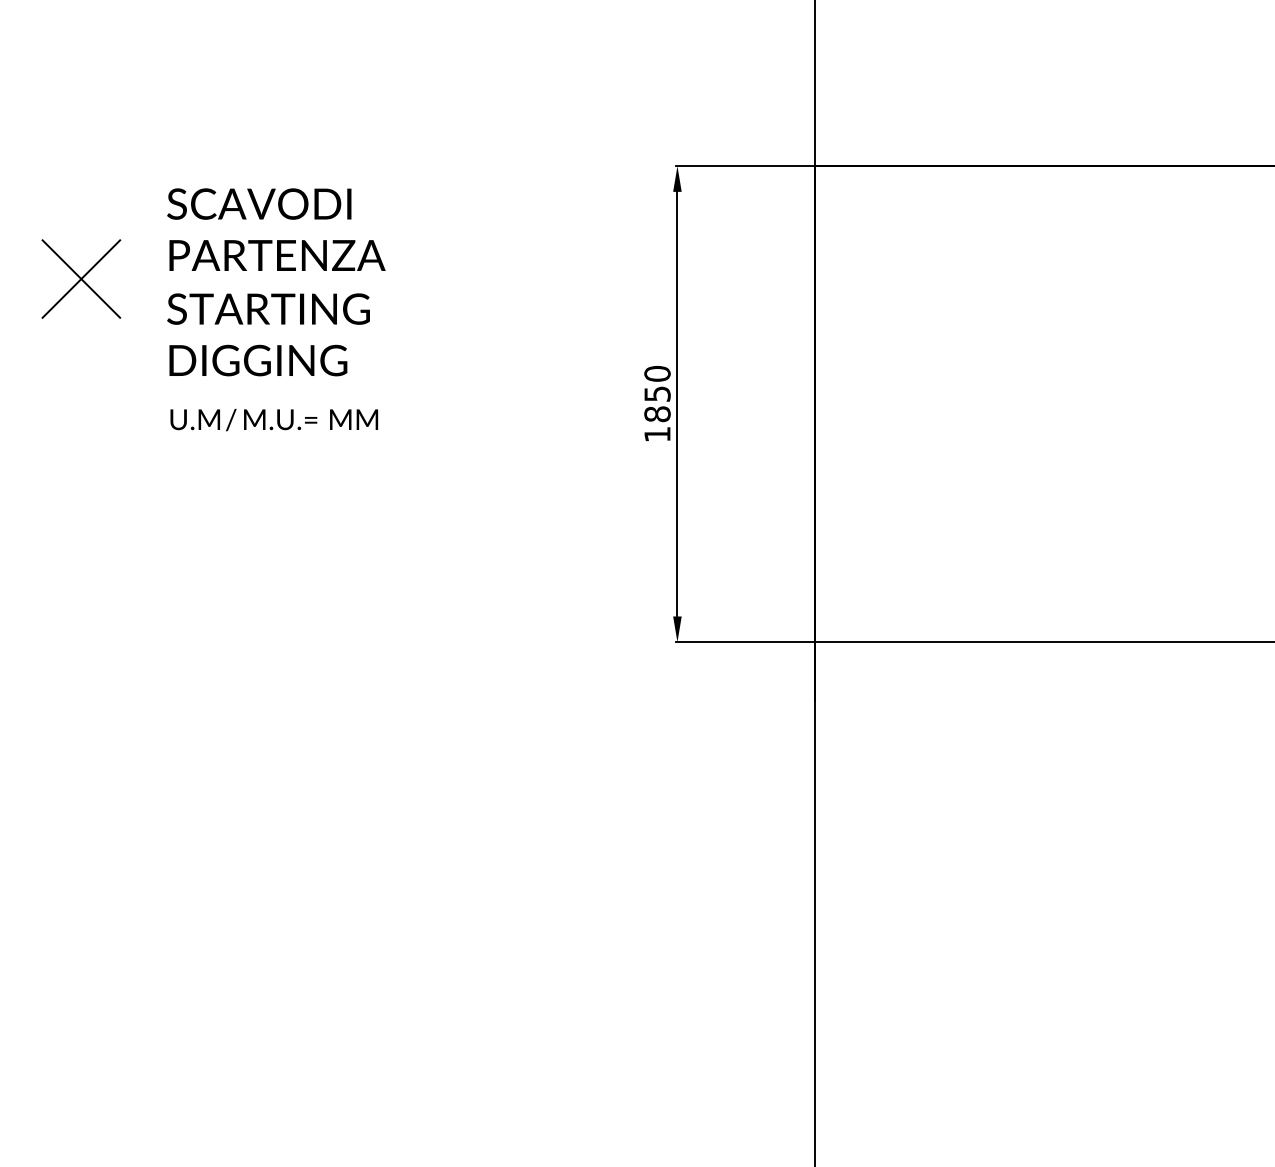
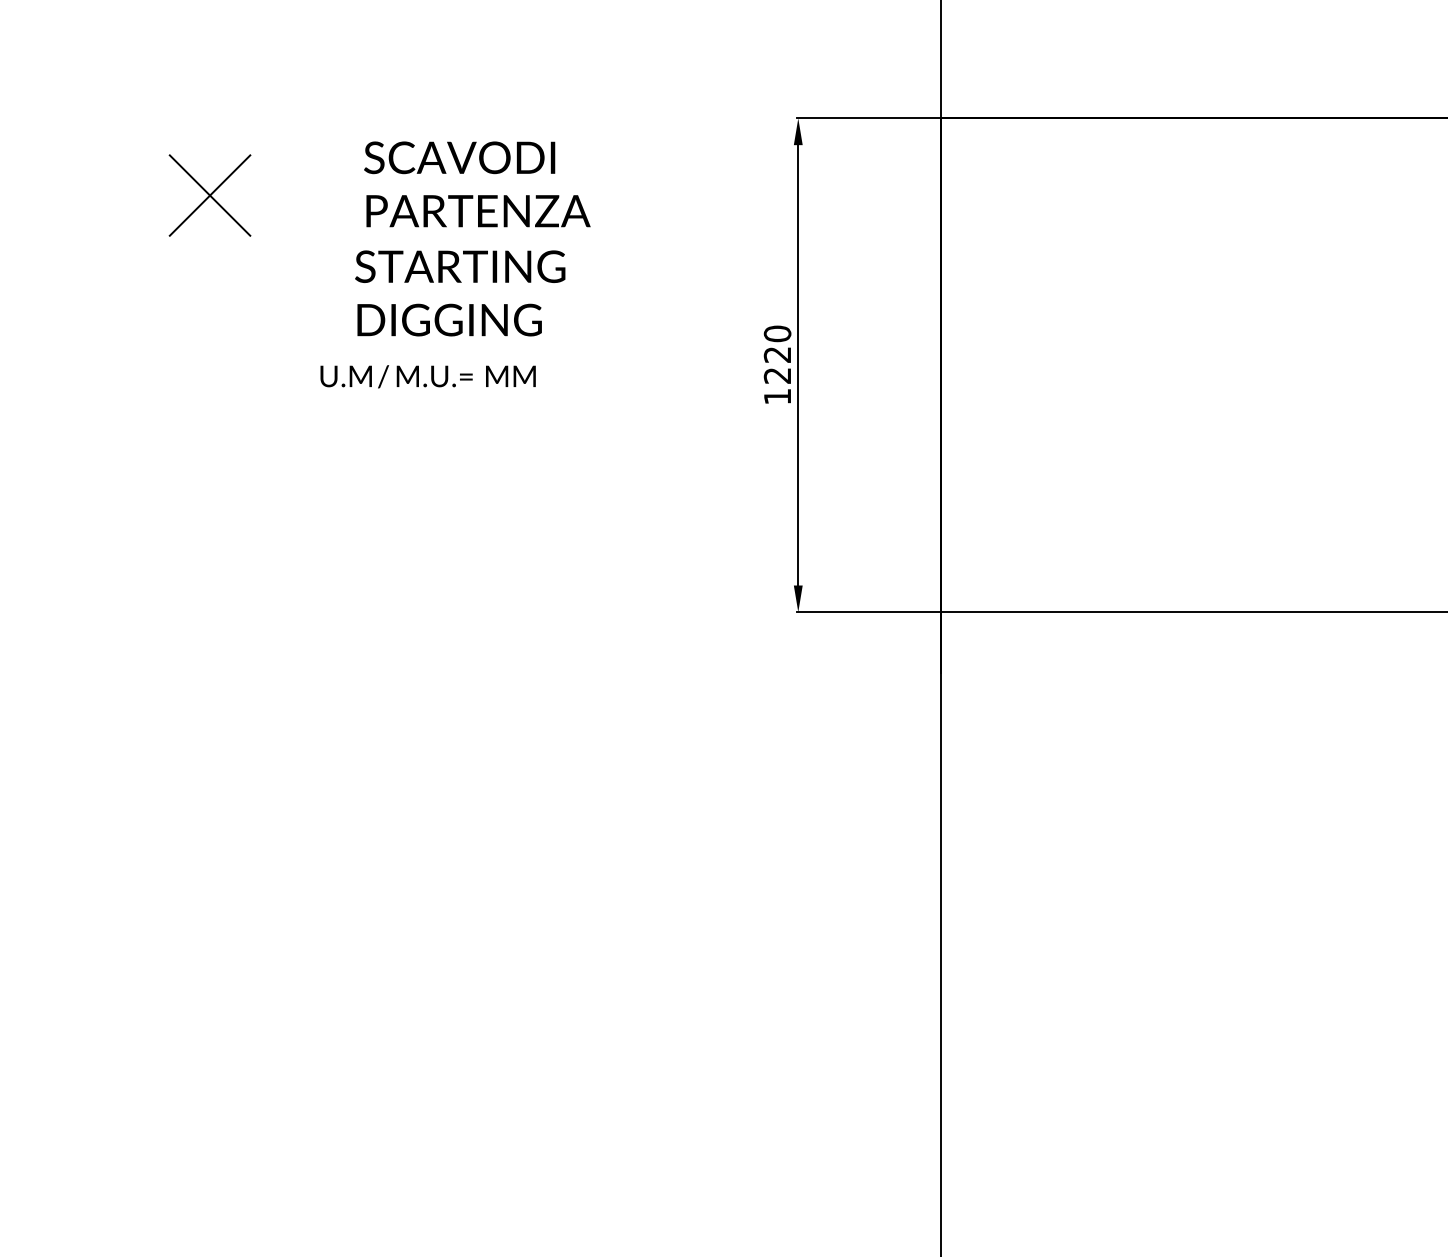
text: (276, 229) -> (477, 184), moved
part: (80, 278) -> (209, 195), moved
text: (268, 334) -> (460, 293), moved
text: (657, 404) -> (777, 365), 1850 -> 1220
text: (273, 419) -> (427, 376), moved

